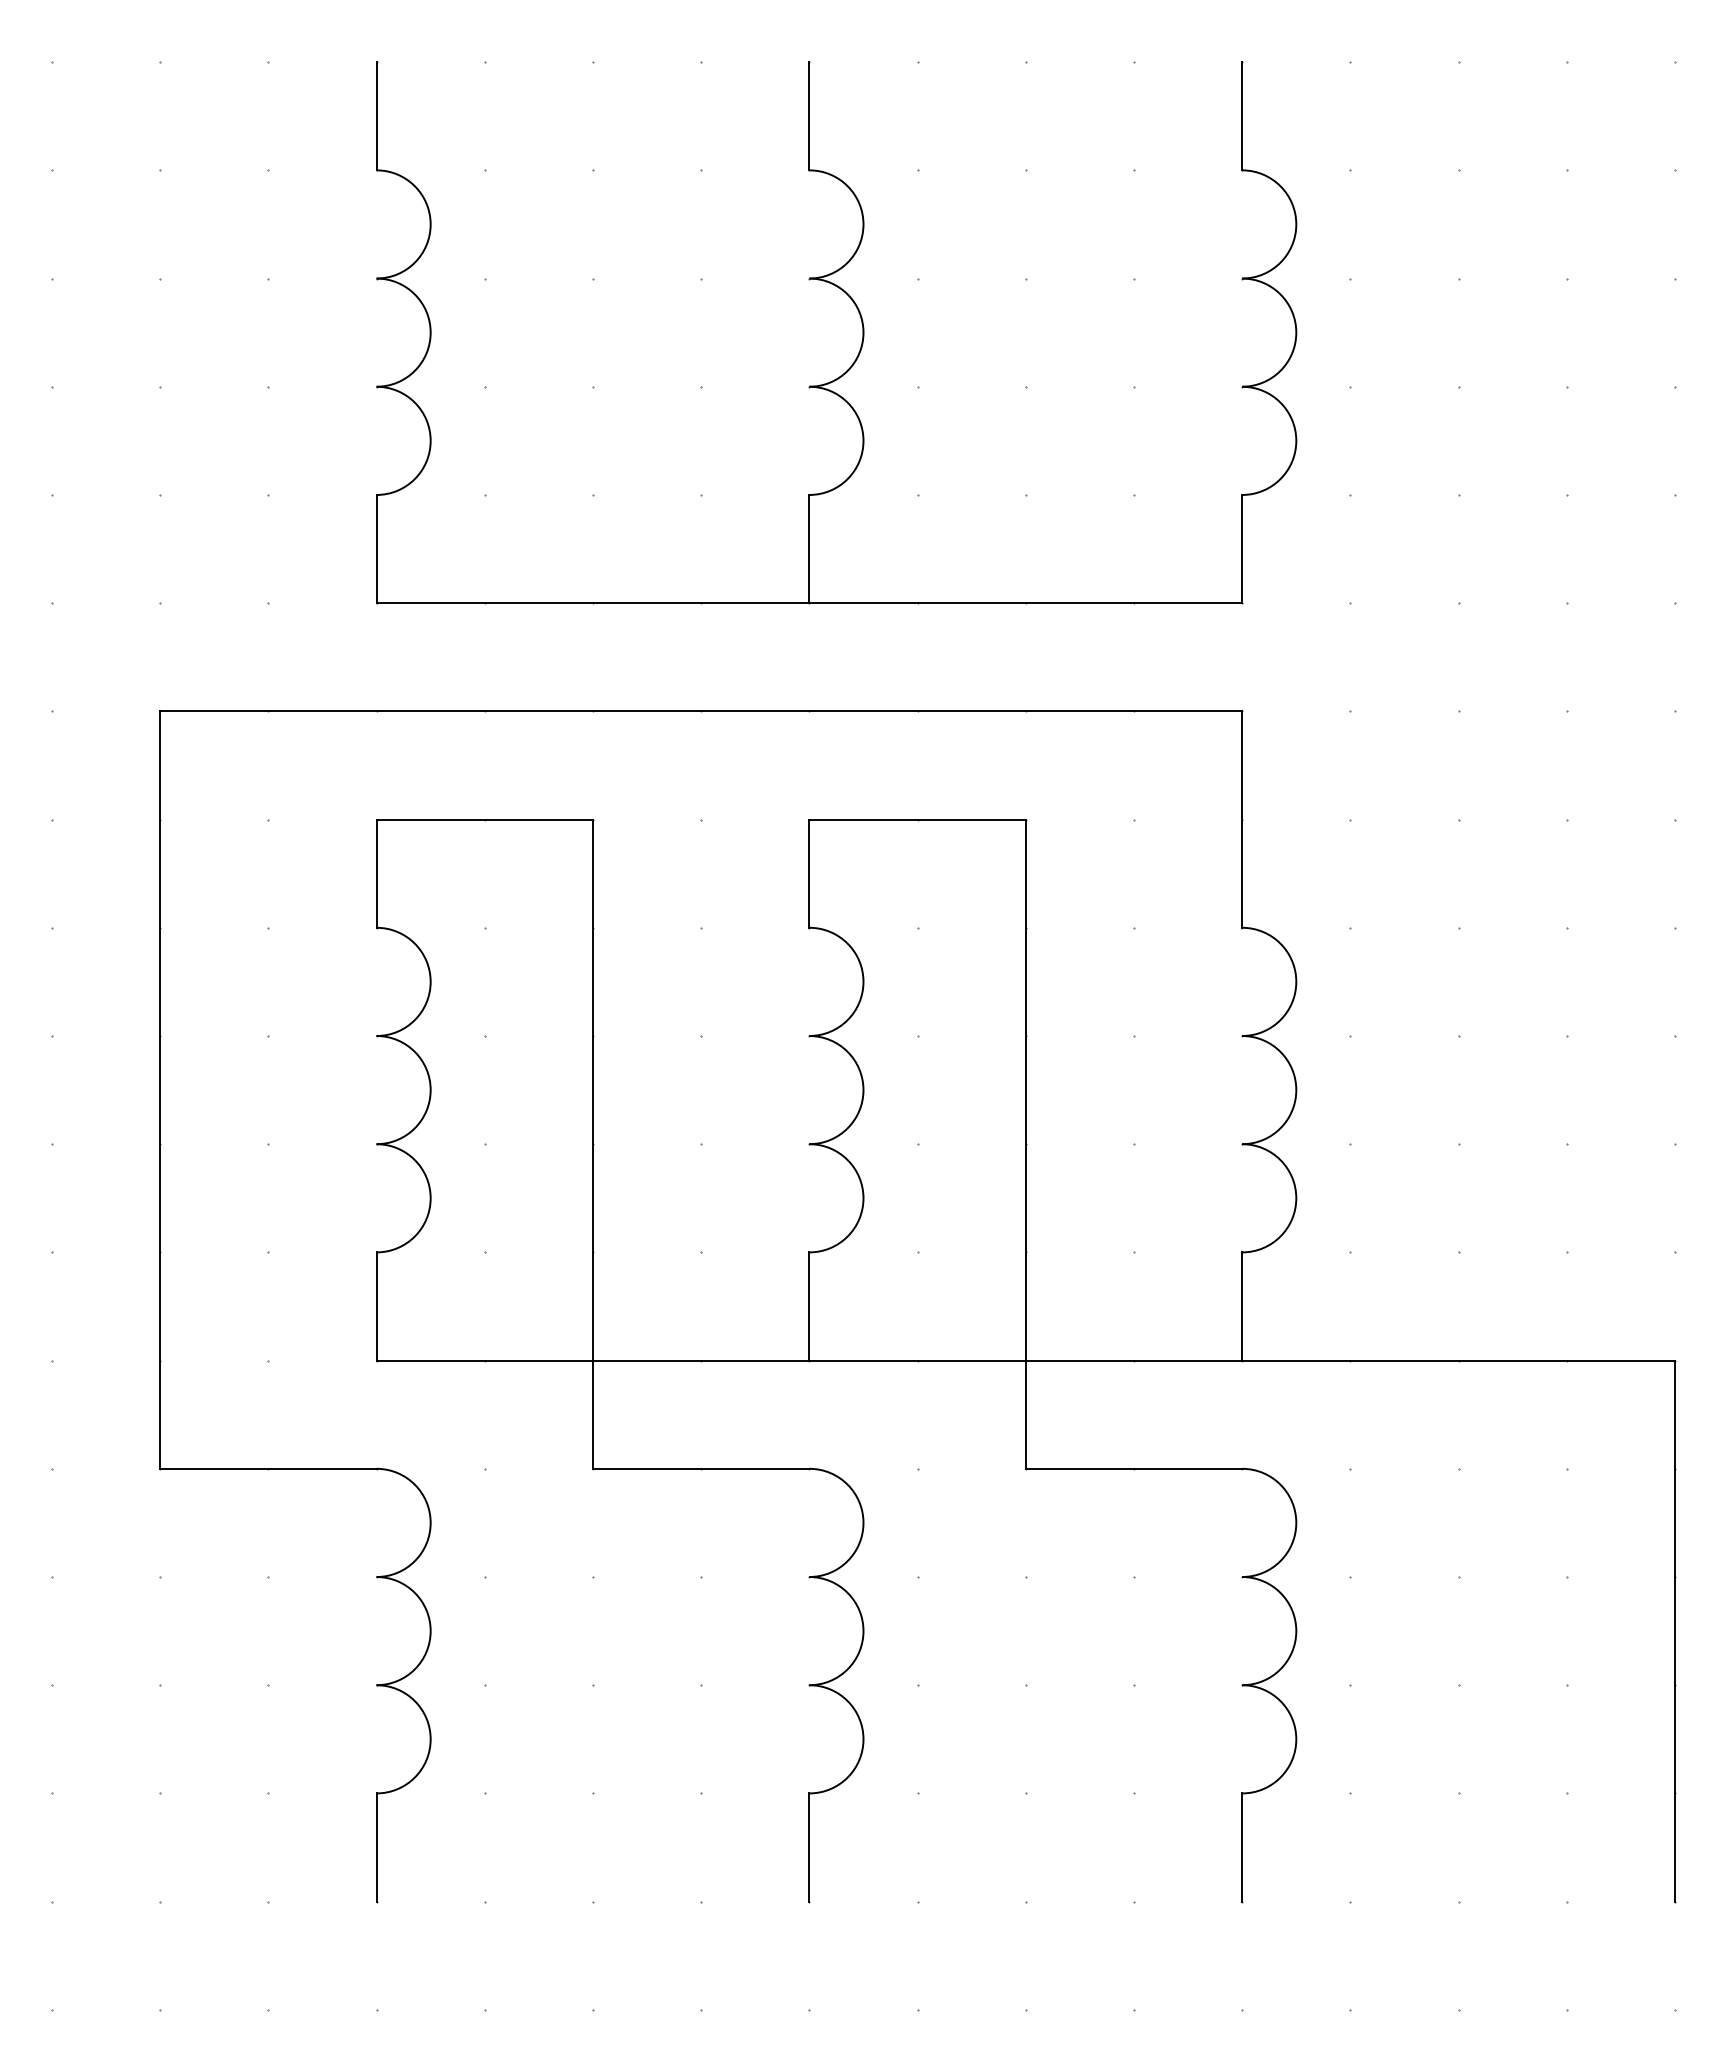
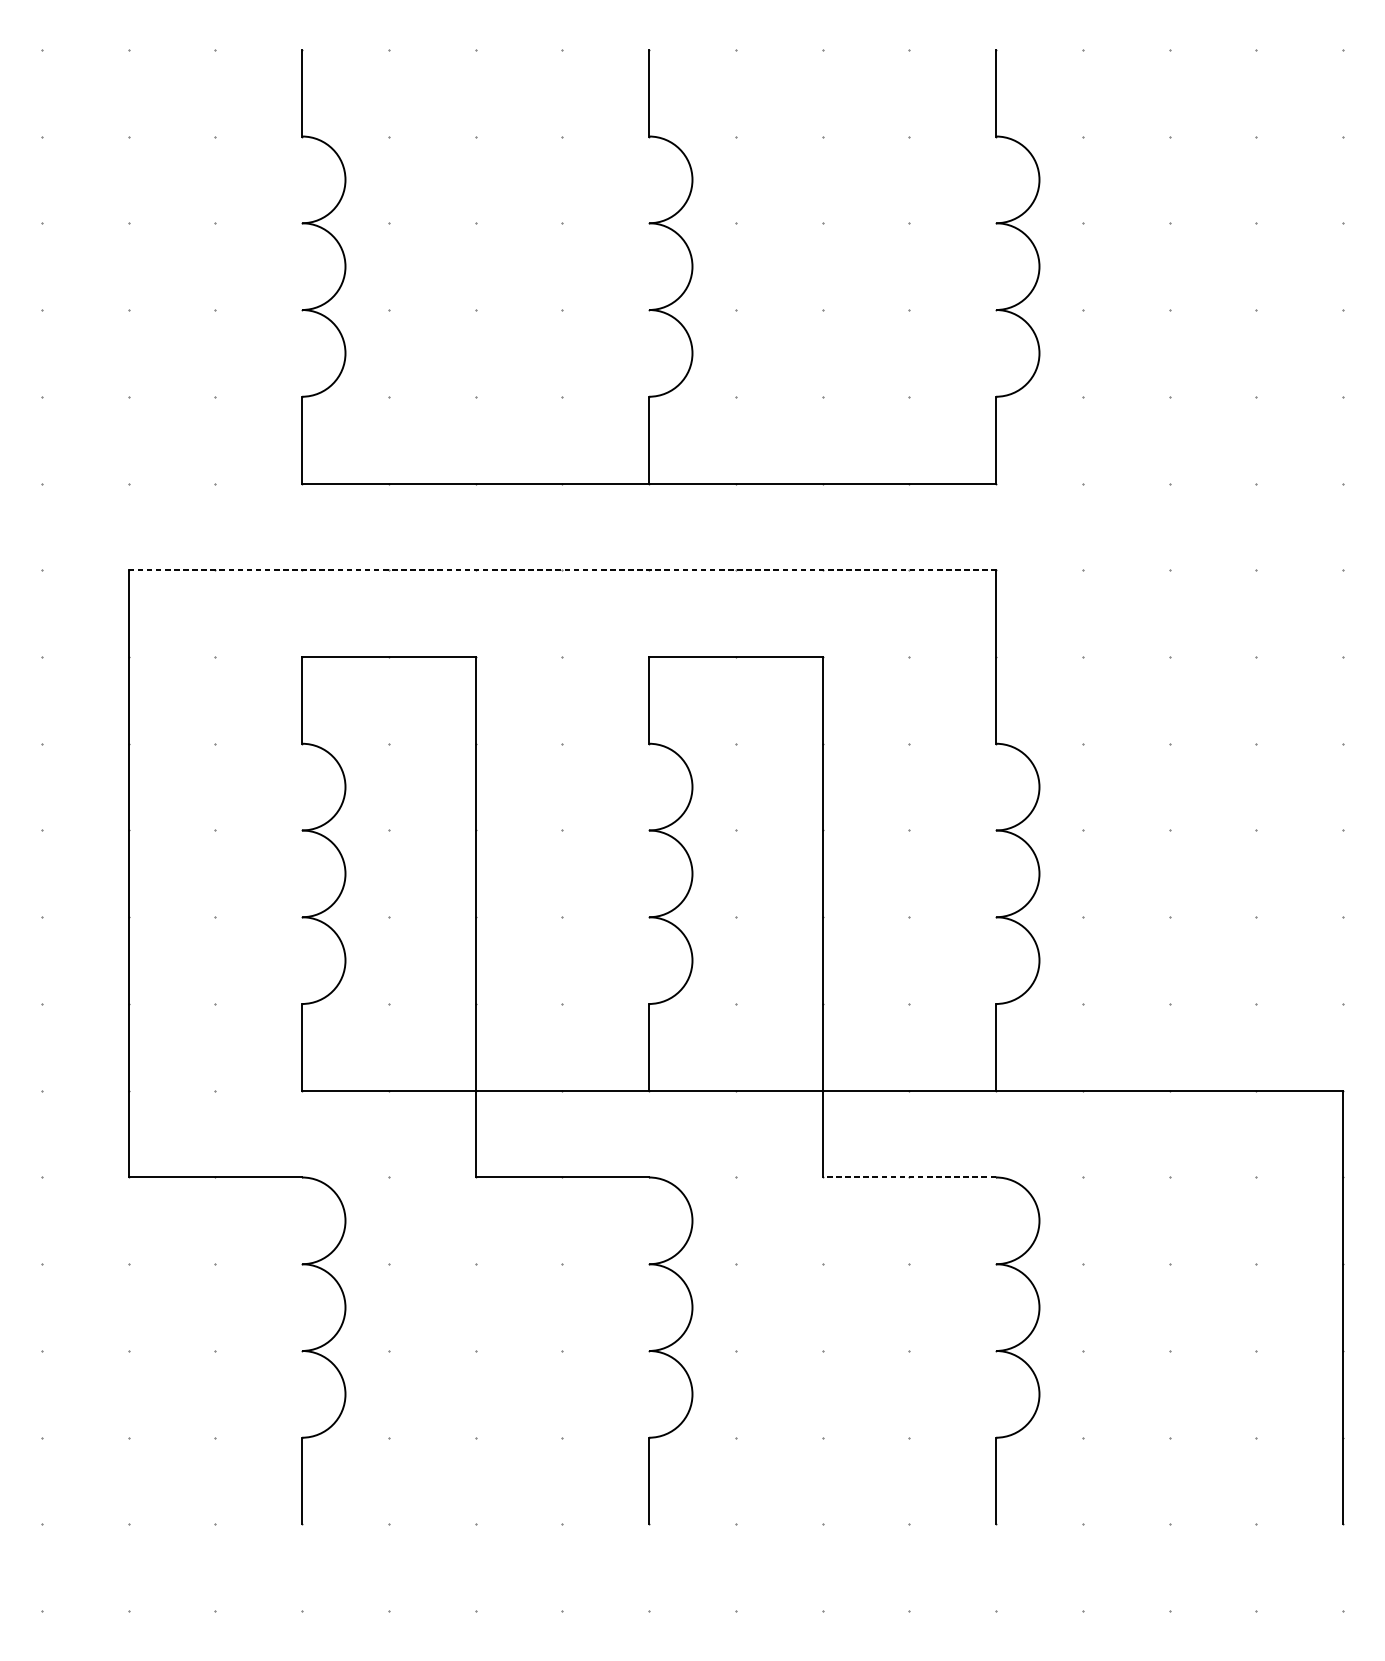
line: (701, 711) -> (562, 570), solid -> dashed
line: (1133, 1468) -> (908, 1177), solid -> dashed

